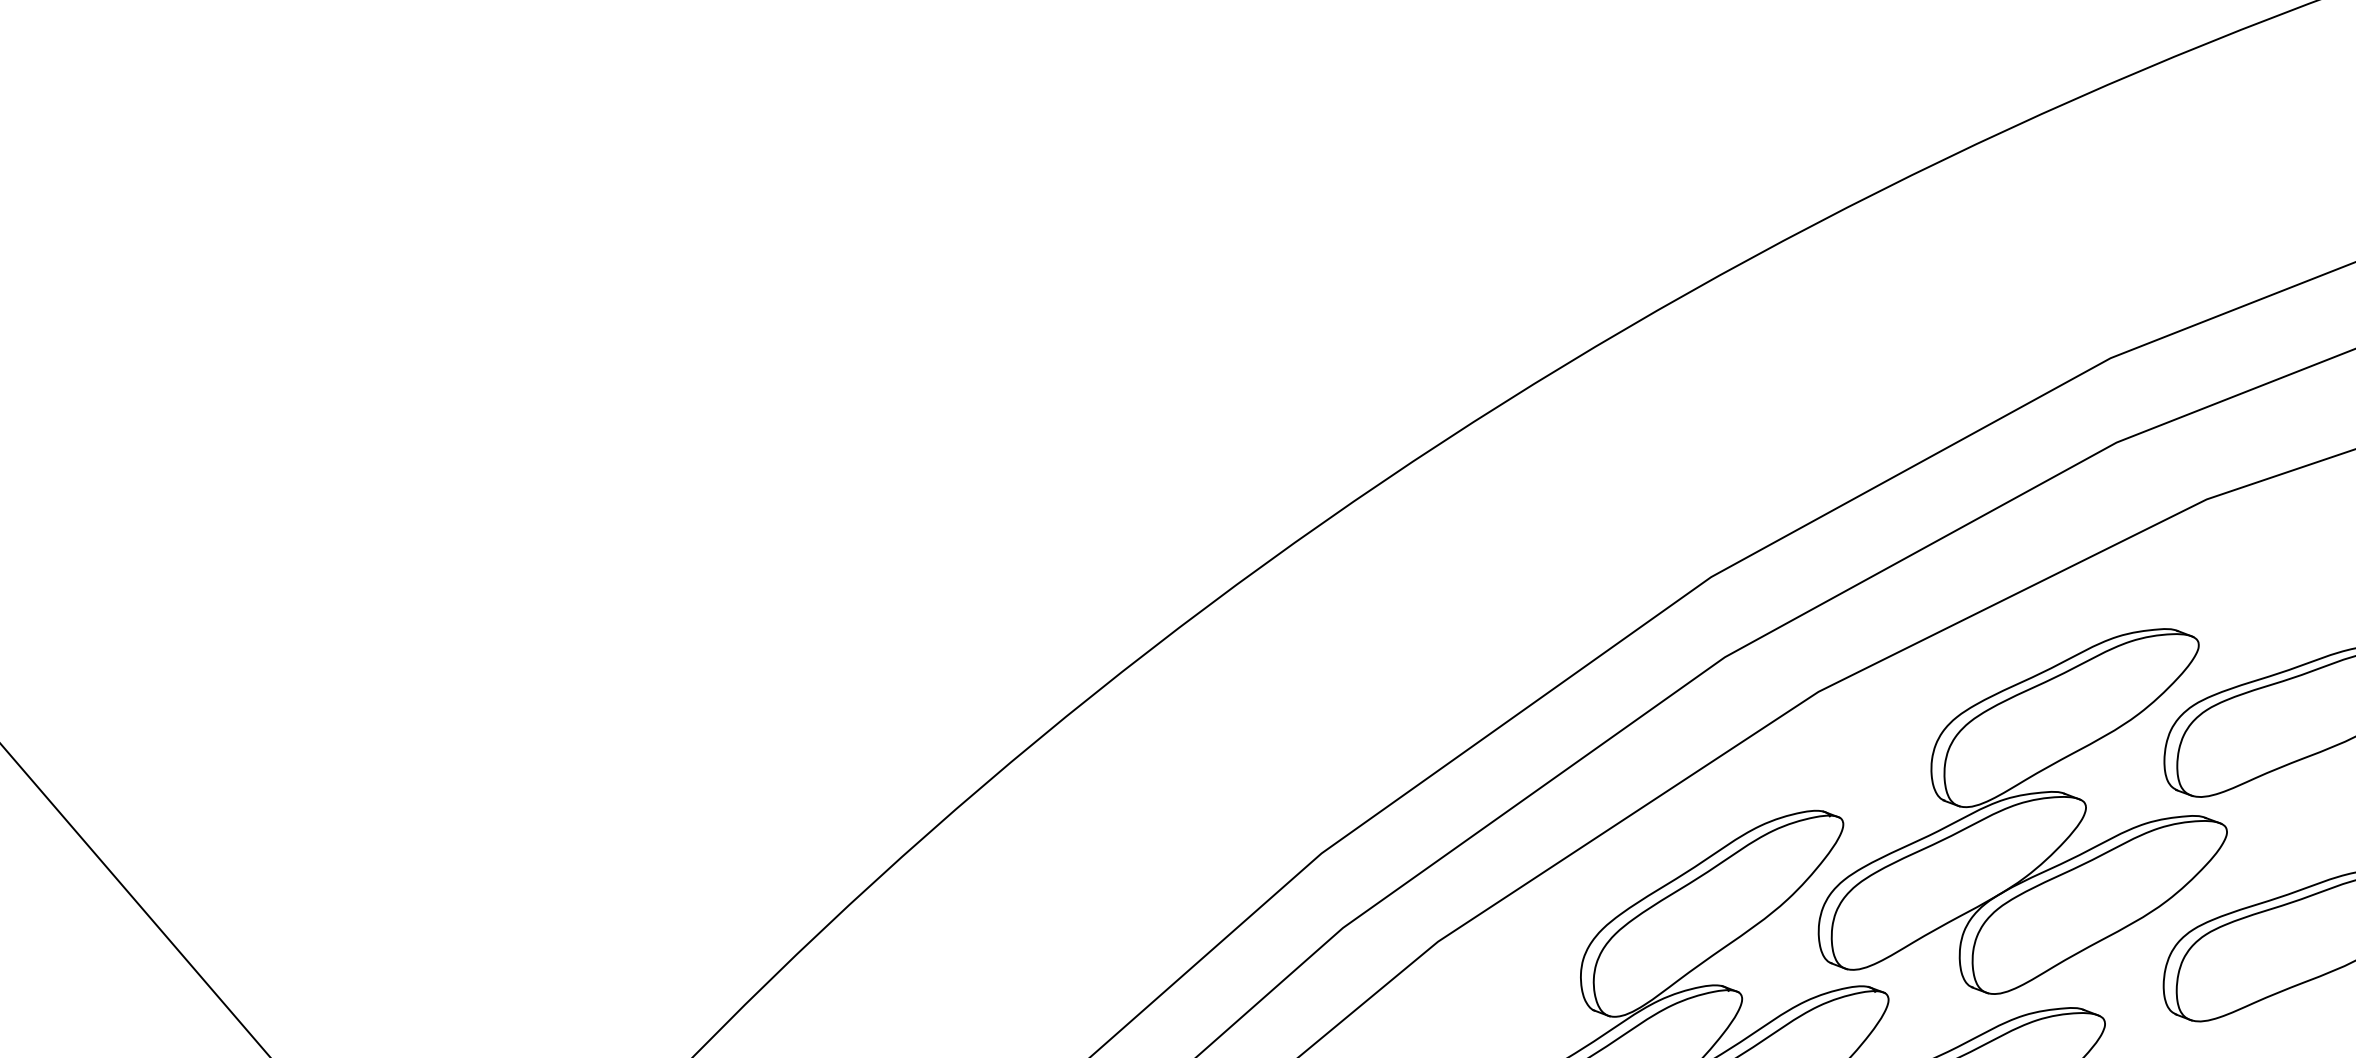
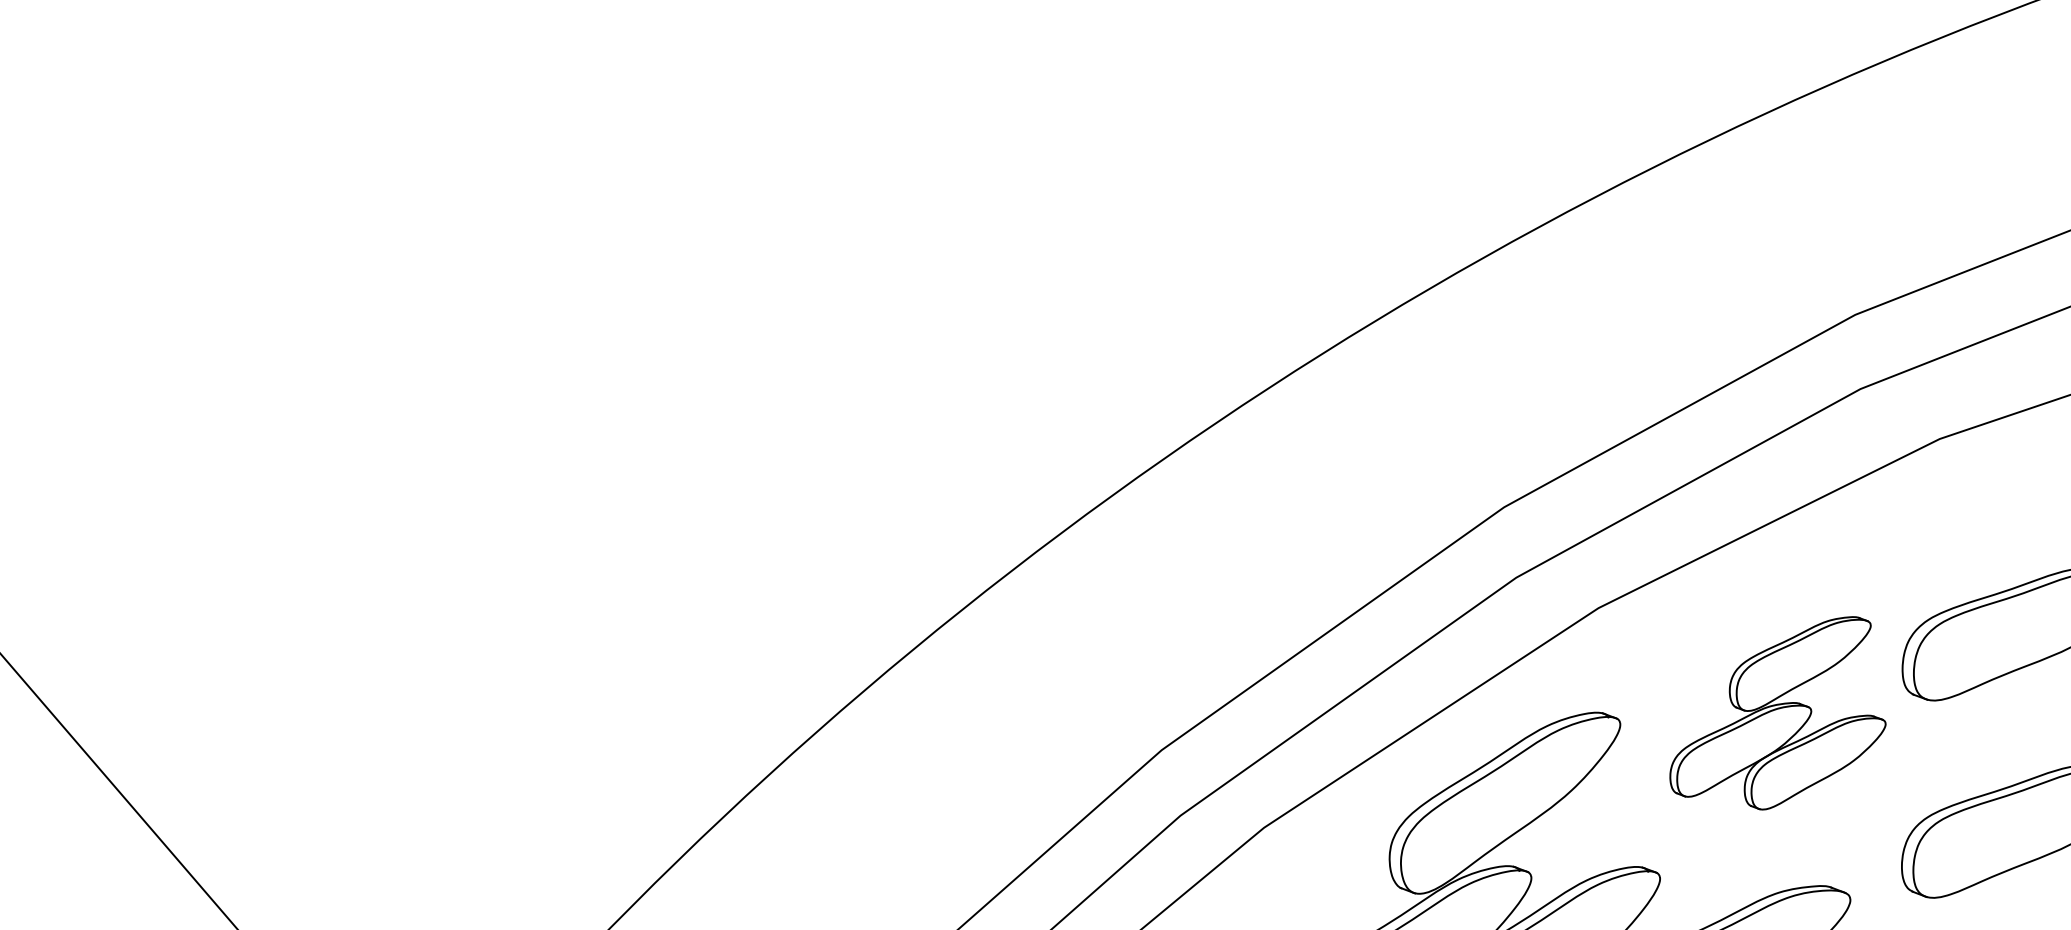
part: (2022, 811) -> (1777, 713), size x0.6

